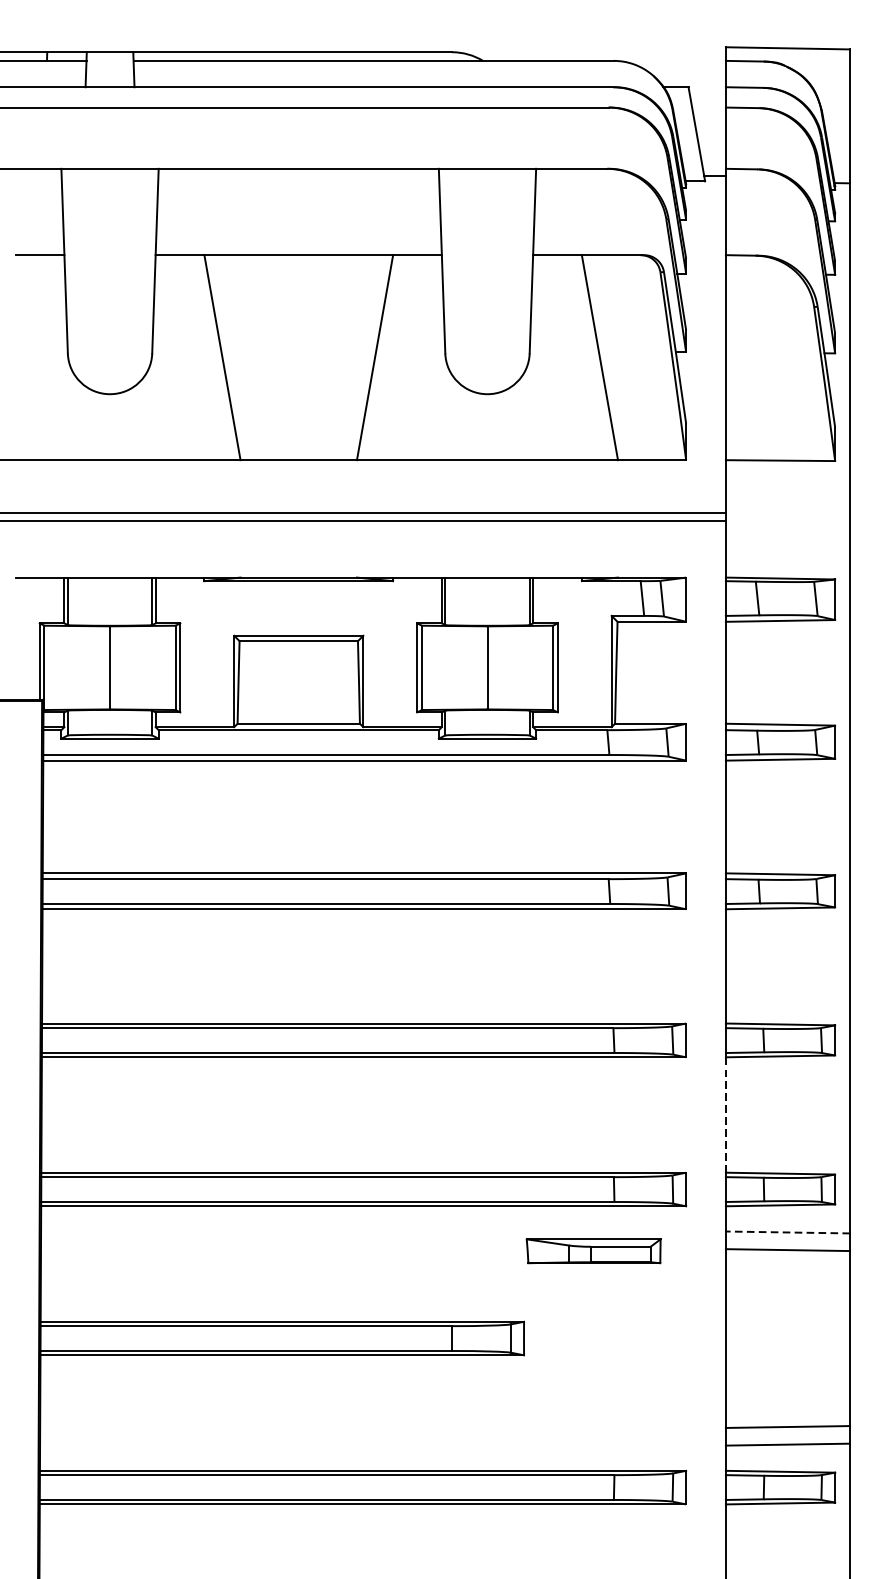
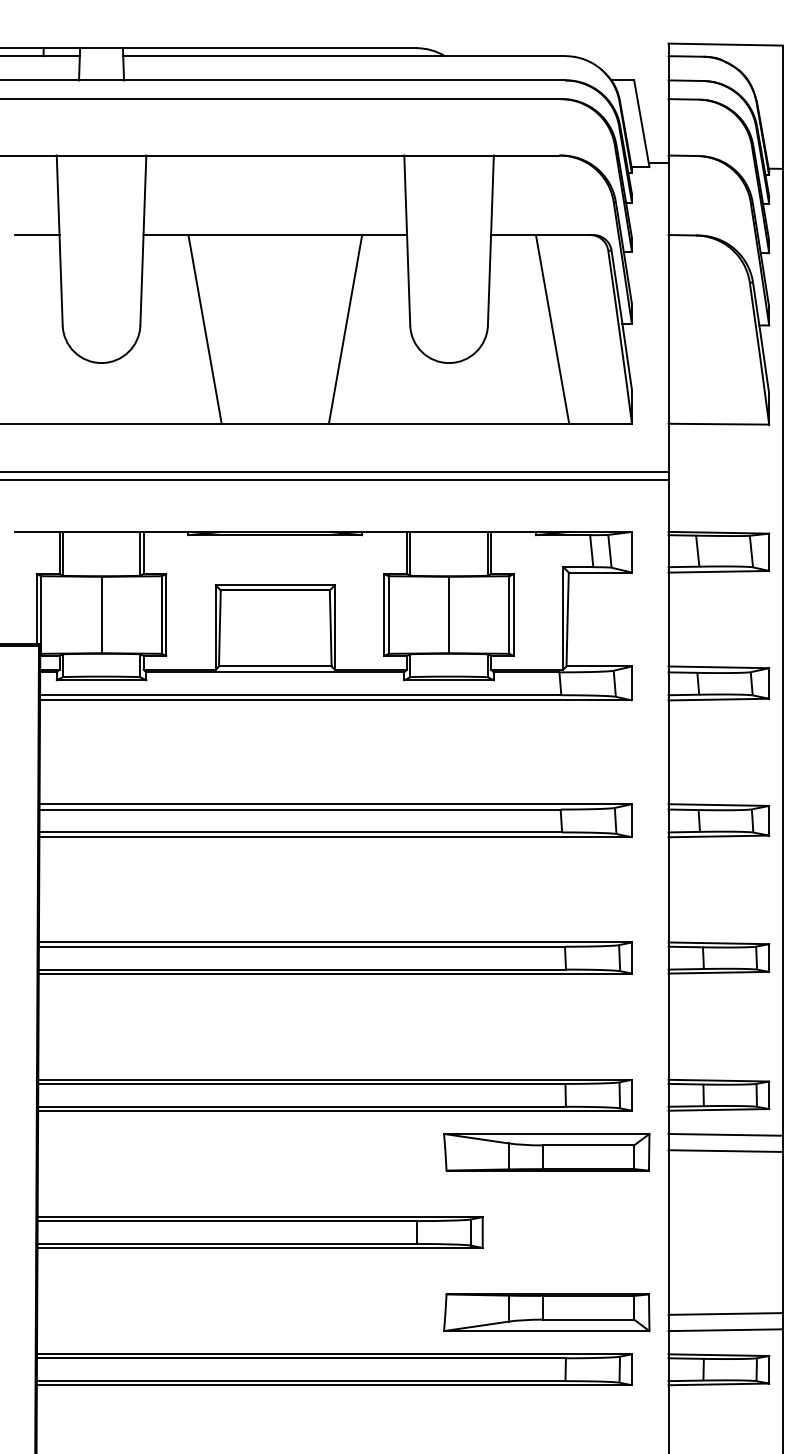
line: (725, 1114) -> (668, 1026), dashed -> solid
line: (787, 1232) -> (725, 1134), dashed -> solid
part: (593, 1250) -> (546, 1151), size x1.67
part: (593, 1425) -> (546, 1312), added

